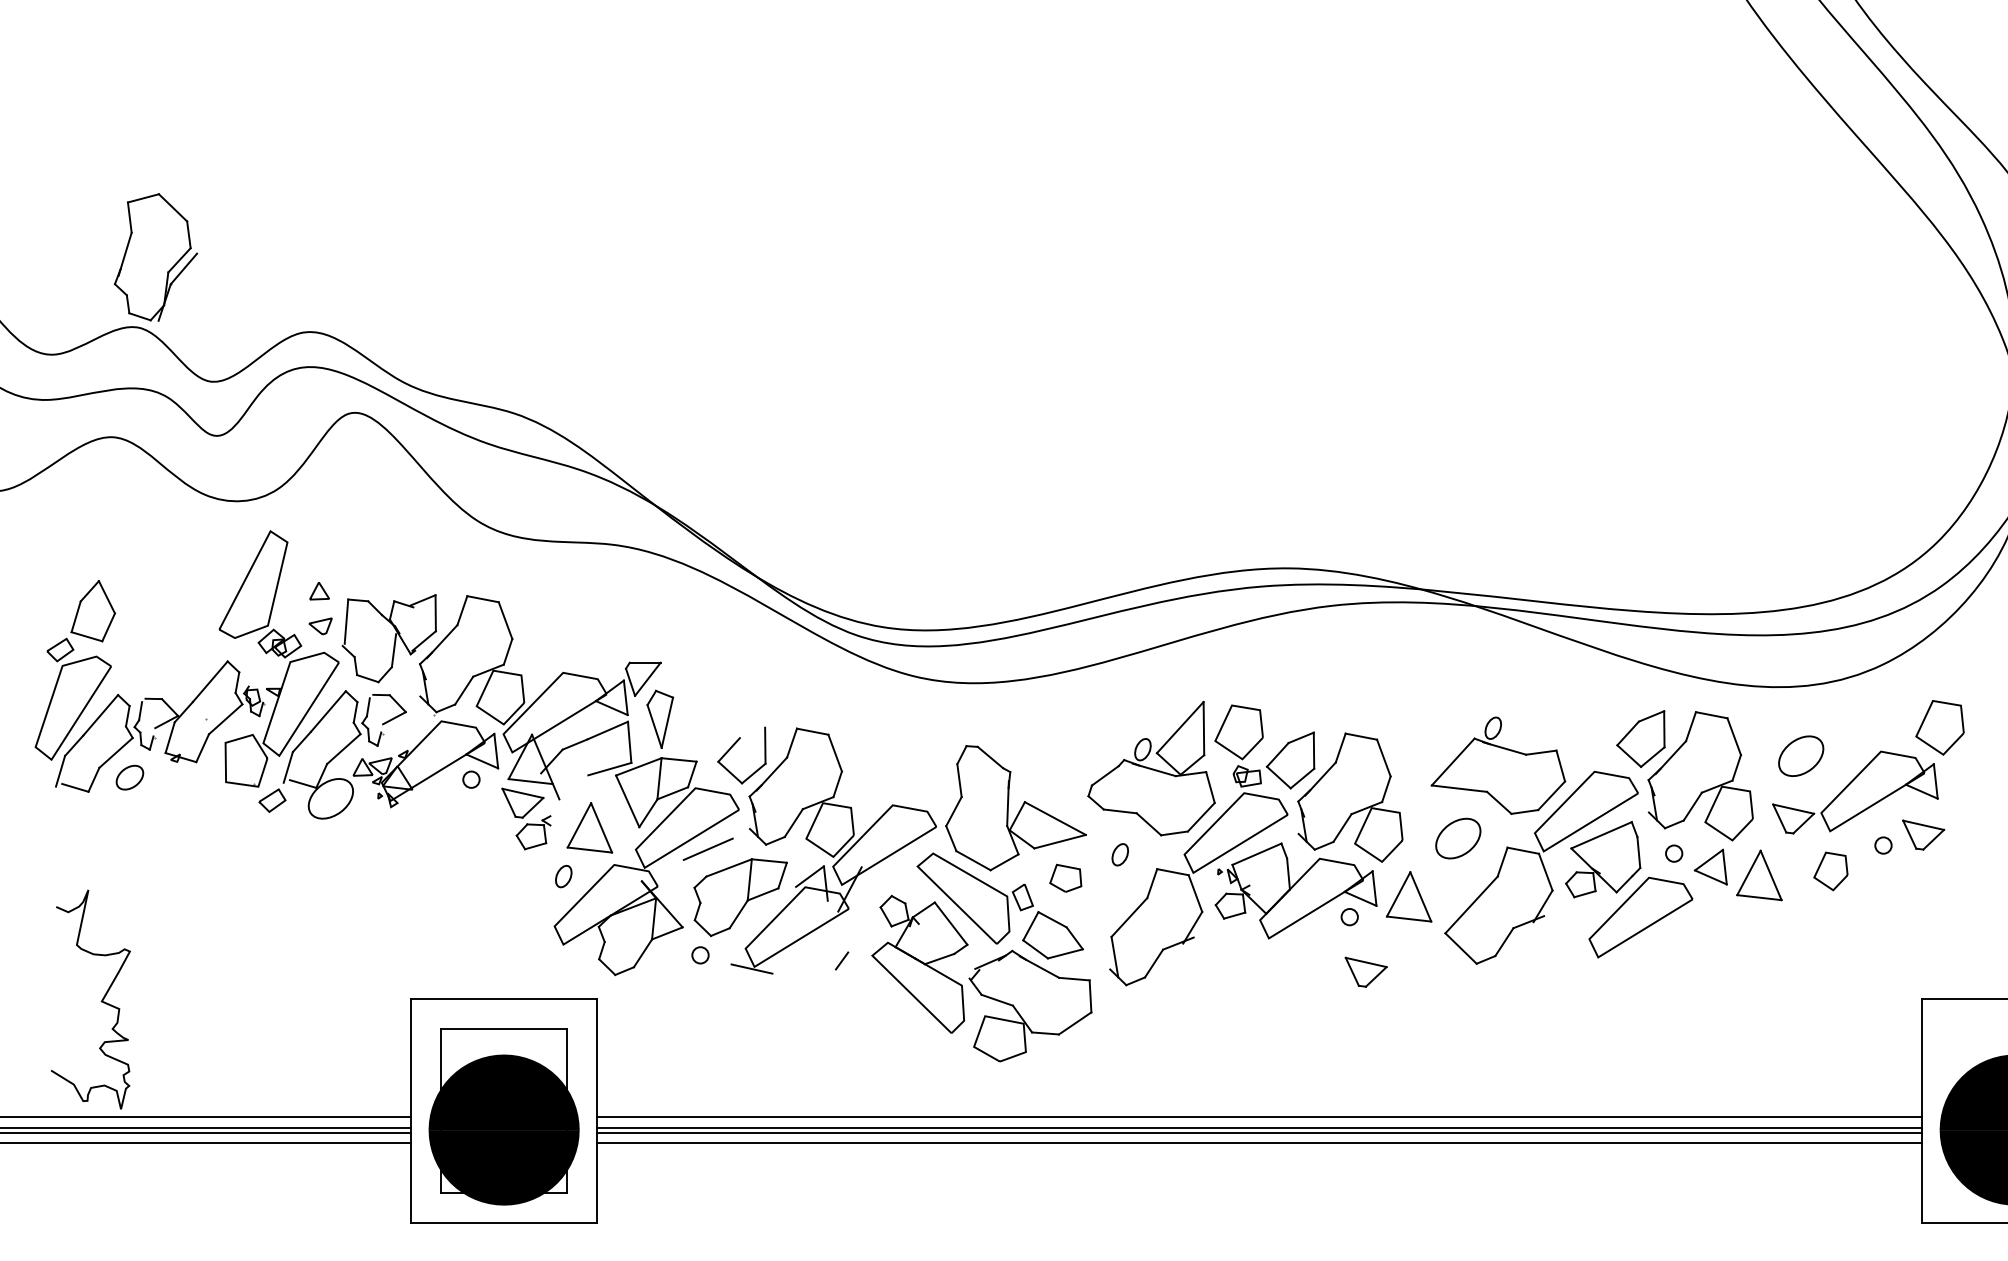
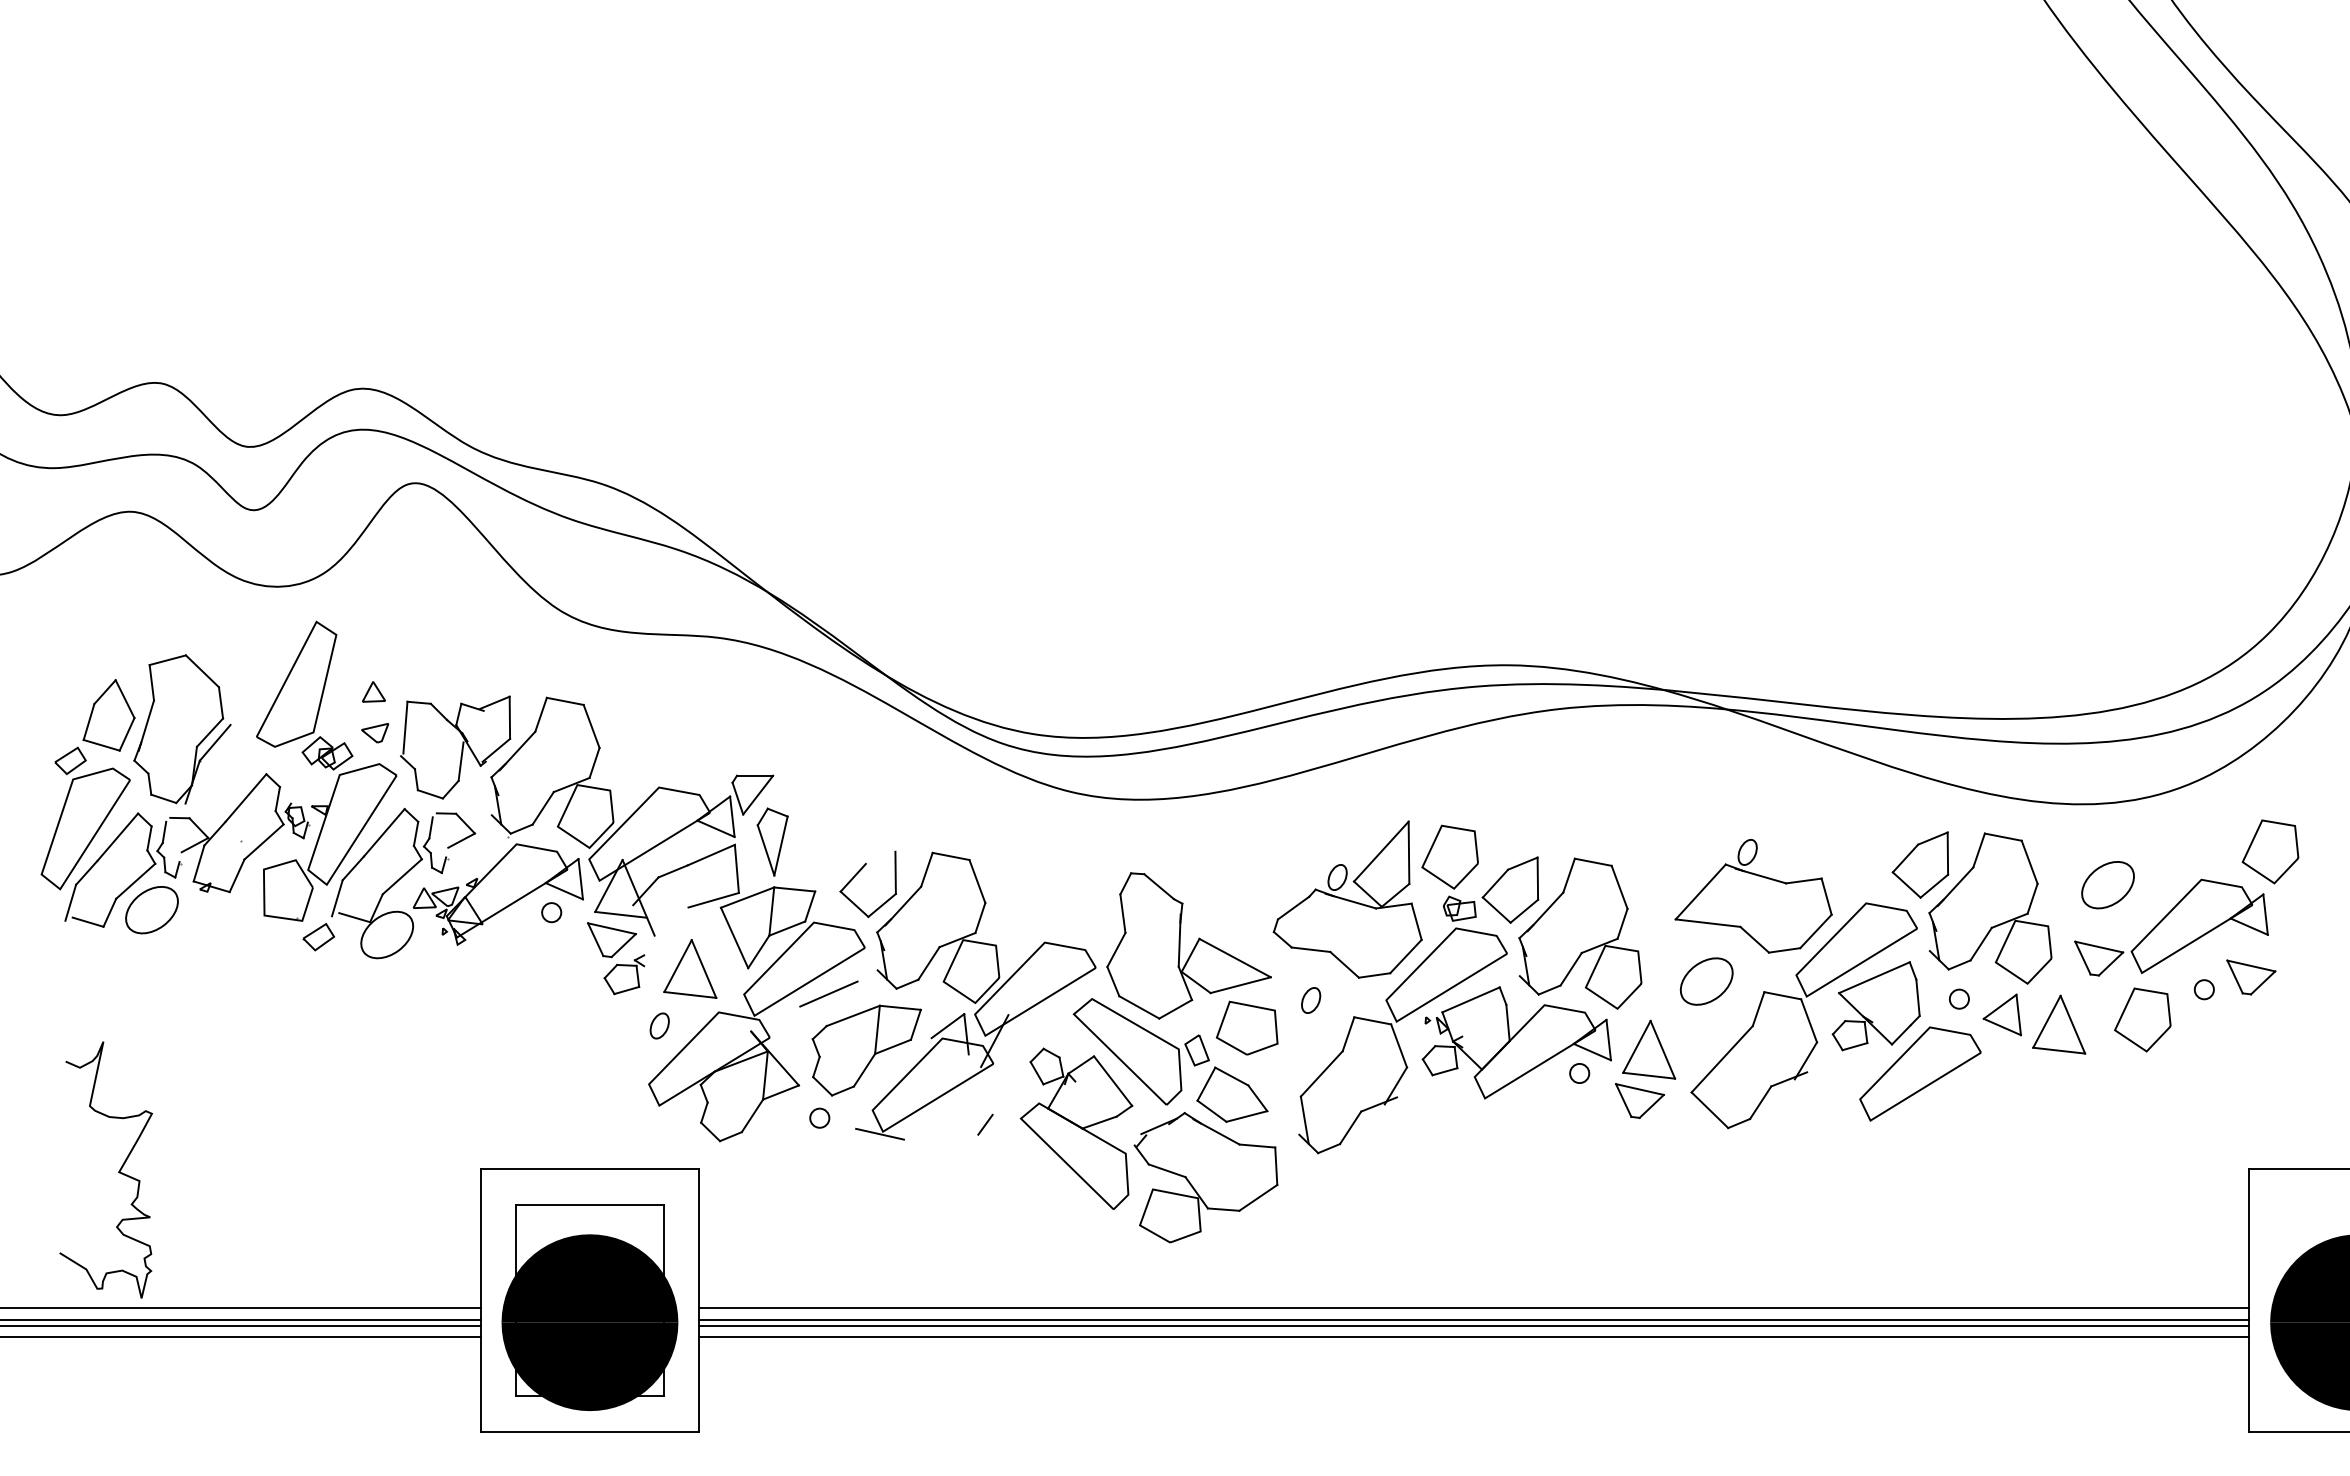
part: (156, 257) -> (182, 729), moved
part: (129, 777) -> (151, 910), size x1.67
part: (1830, 871) -> (2142, 1019), size x1.43
part: (1065, 877) -> (1247, 1027), size x1.67
part: (1365, 971) -> (1639, 1100), moved

